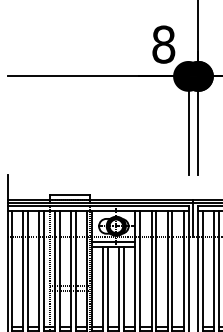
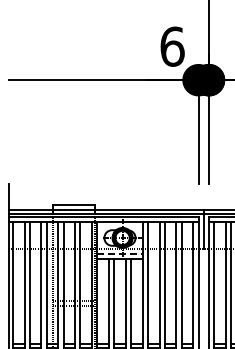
text: (163, 44) -> (172, 46), 8 -> 6
line: (113, 241) -> (119, 254), solid -> dashed

